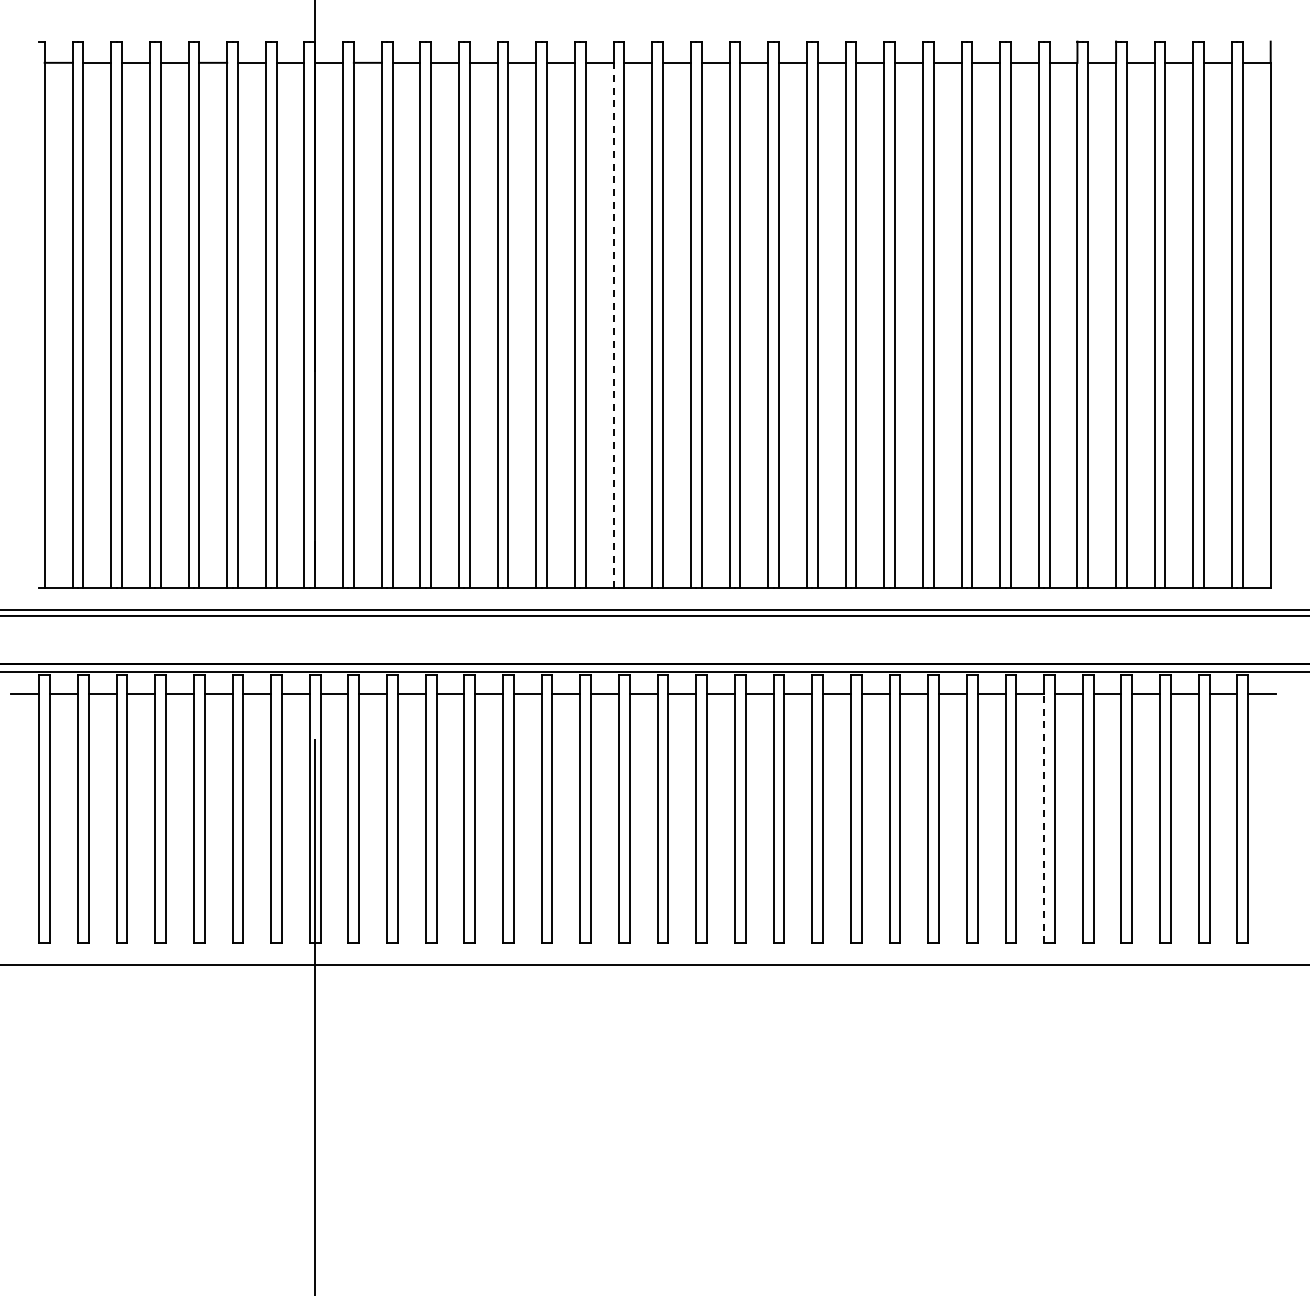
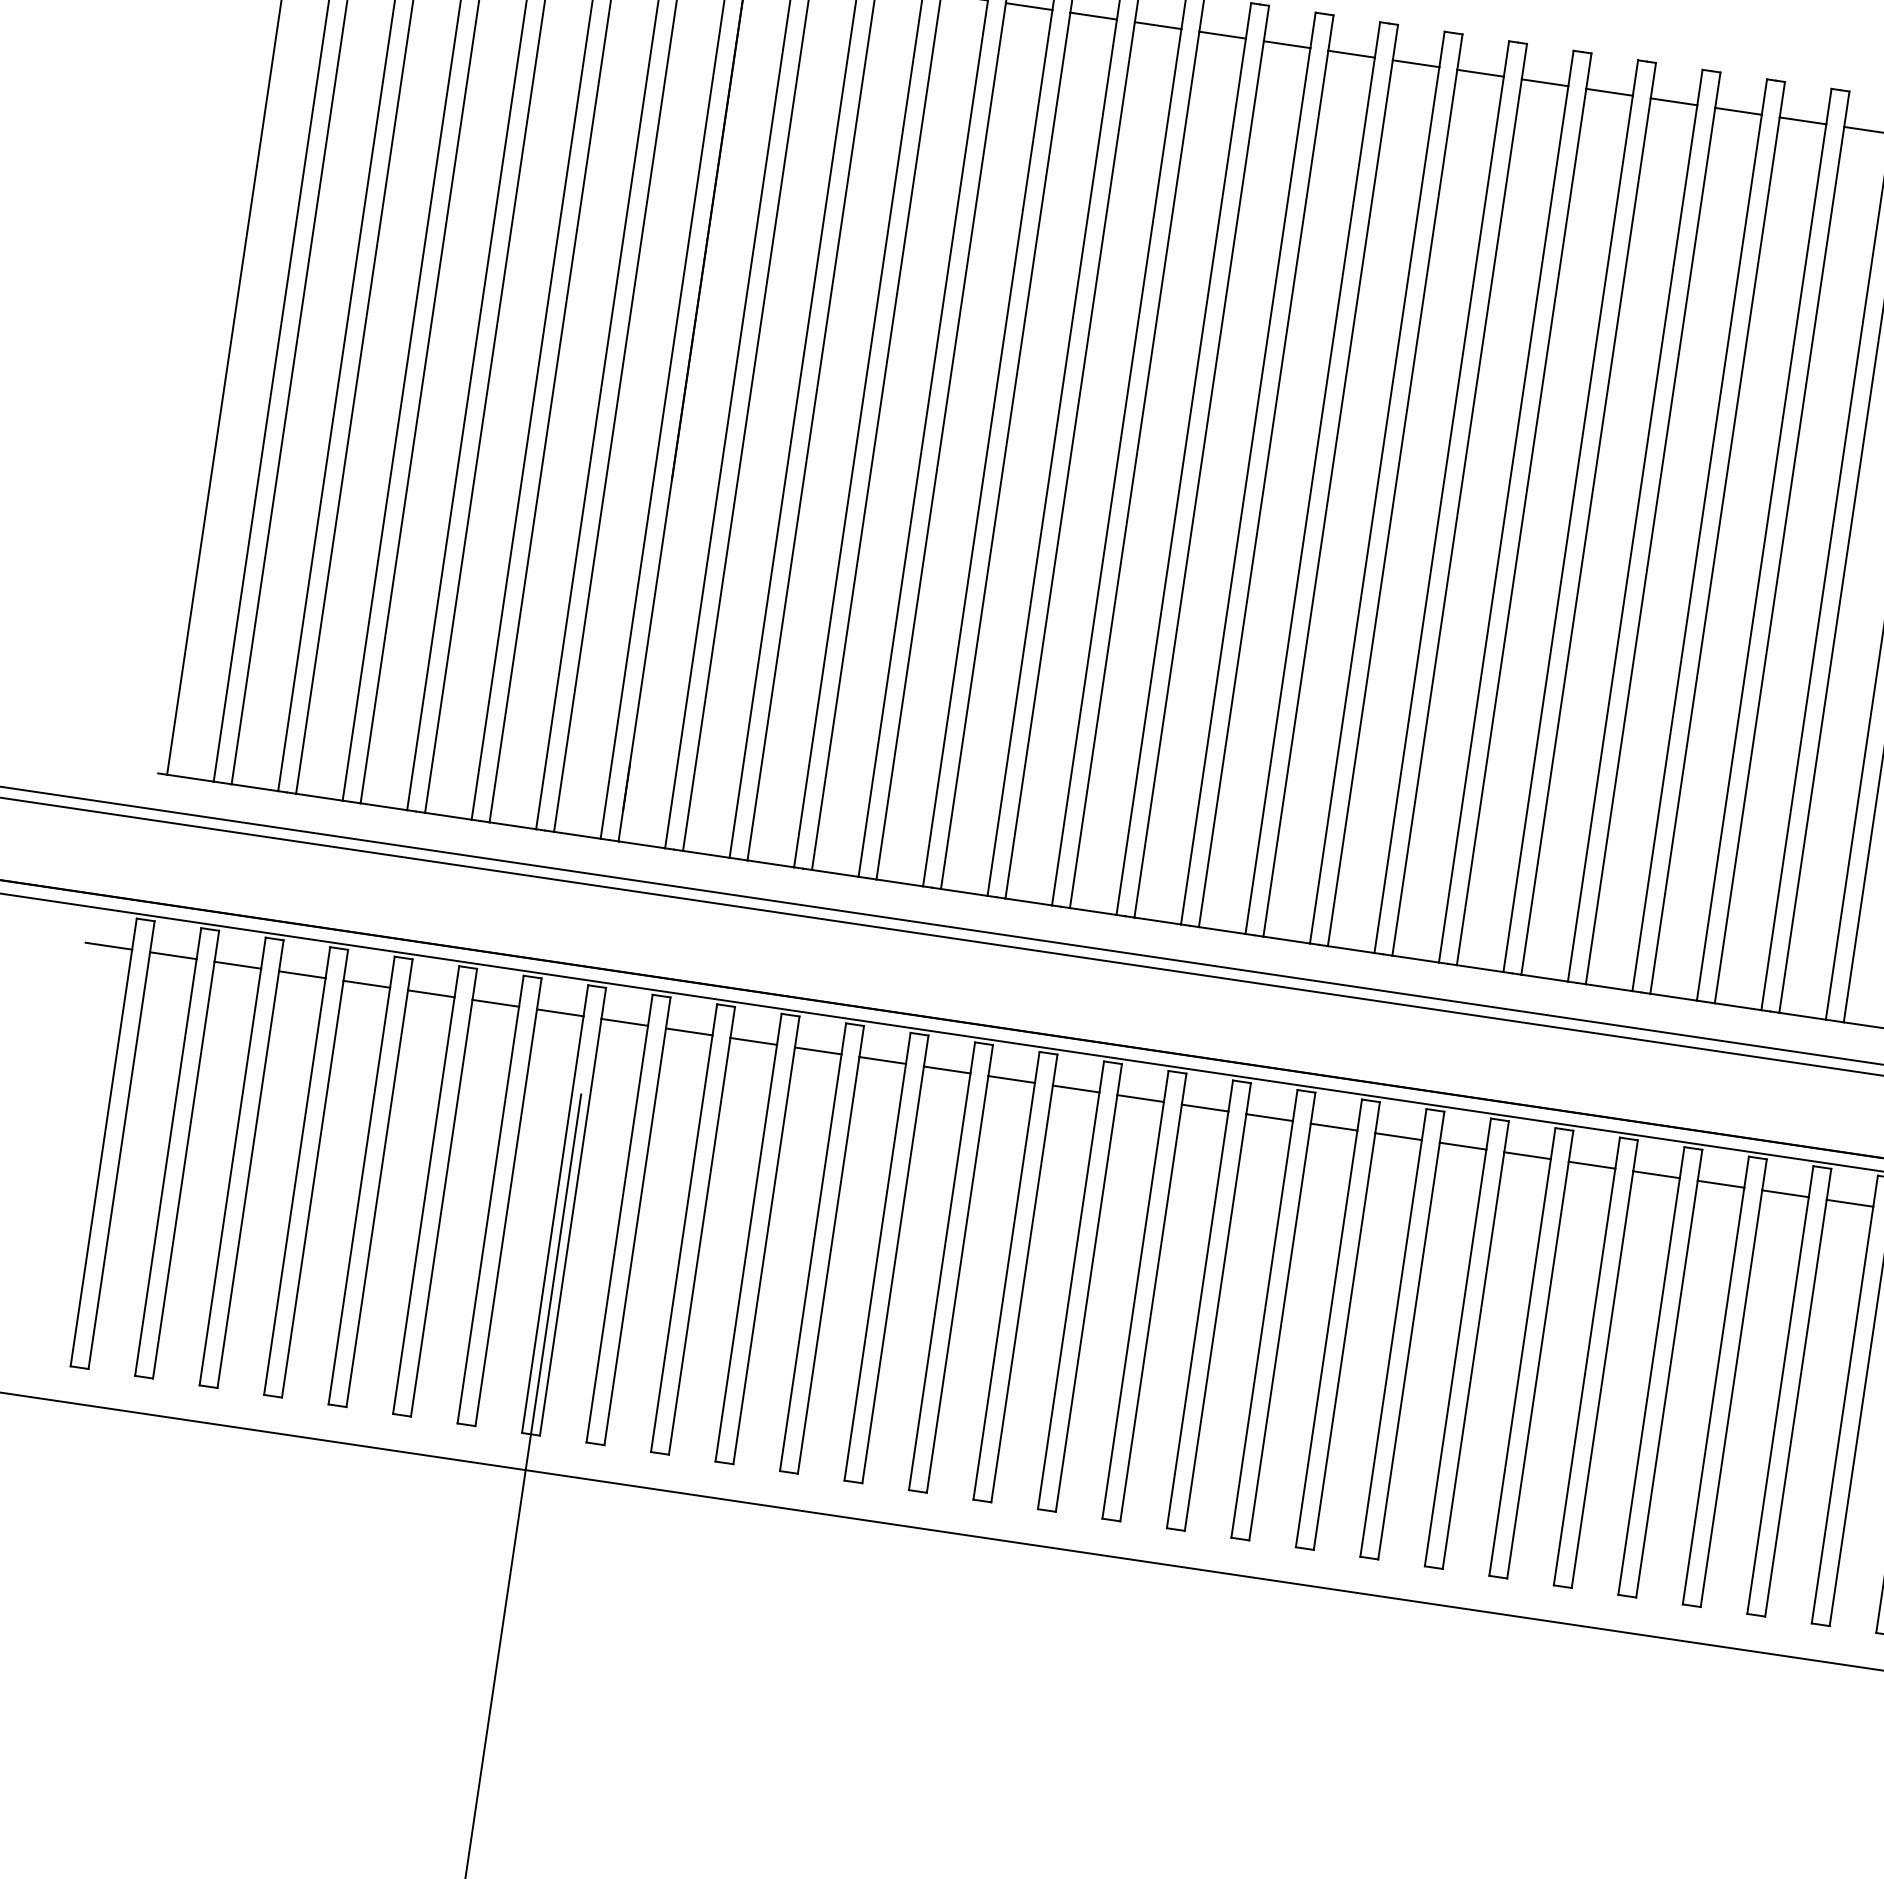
line: (613, 325) -> (1180, 476), dashed -> solid
line: (1044, 818) -> (1778, 1405), dashed -> solid

